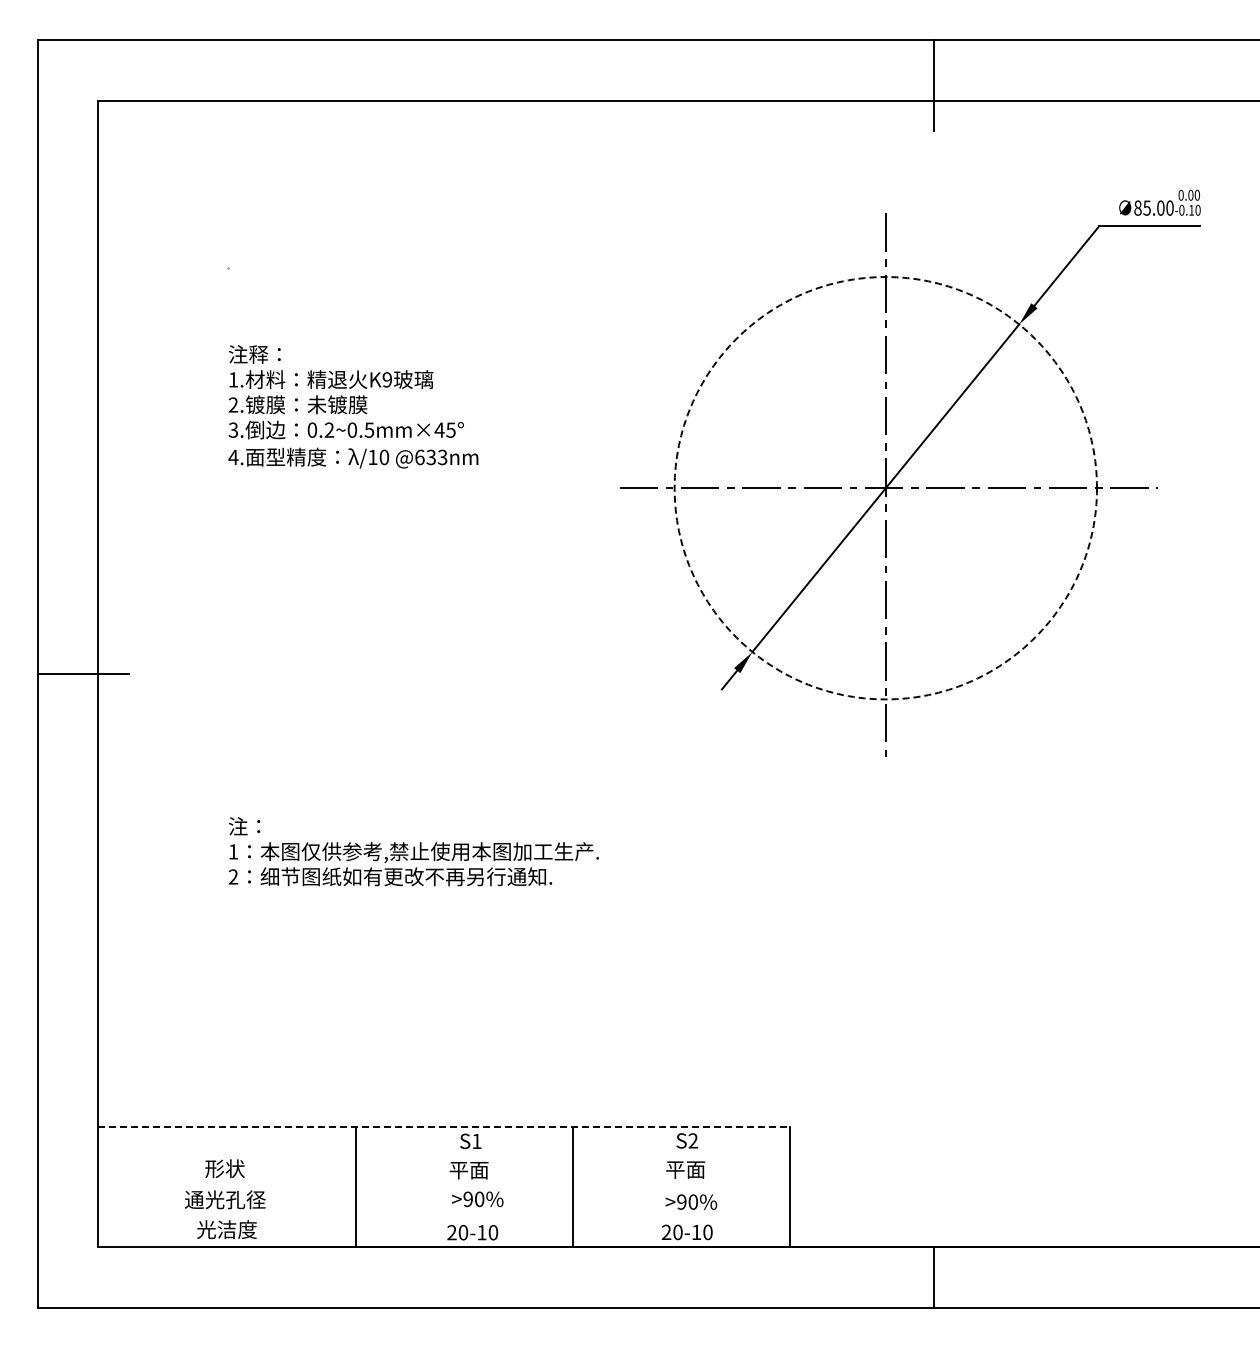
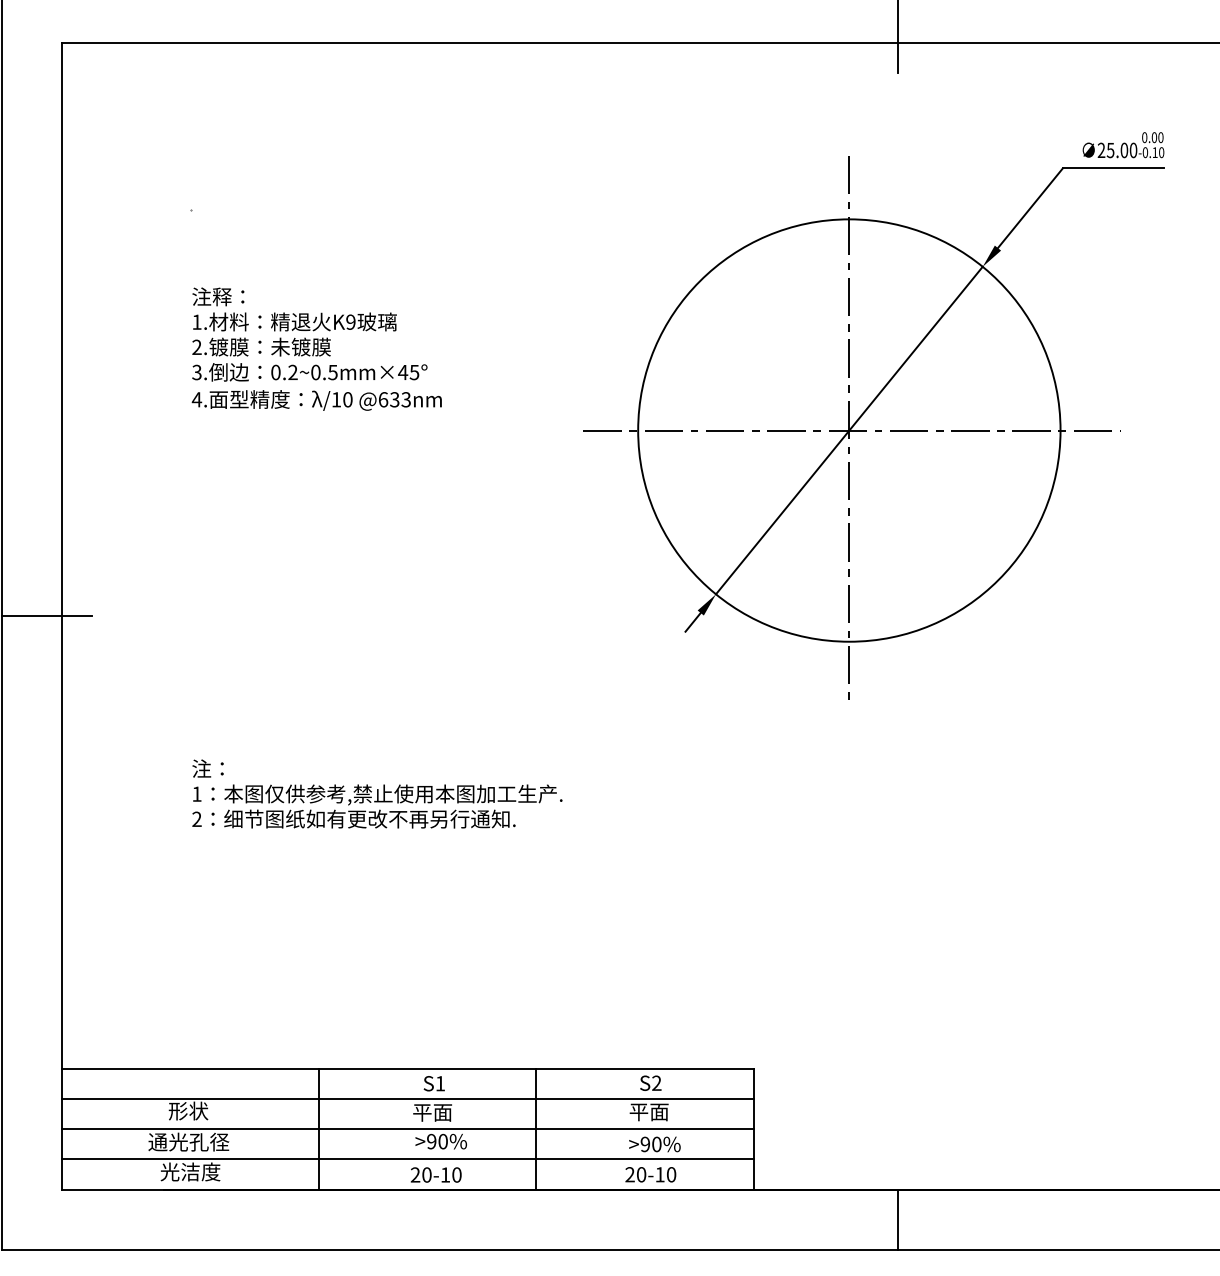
text: (1137, 207) -> (1101, 149), 85.00 -> 25.00
circle: (885, 488) -> (849, 430), dashed -> solid
line: (444, 1126) -> (408, 1068), dashed -> solid
line: (444, 1156) -> (408, 1098), added
line: (444, 1186) -> (408, 1128), added
line: (444, 1217) -> (408, 1159), added

